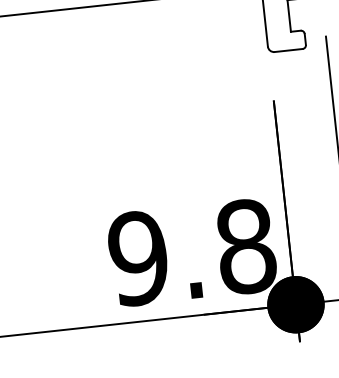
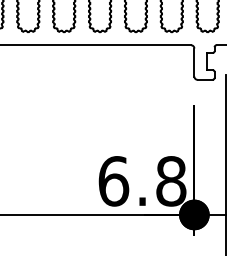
text: (138, 258) -> (113, 181), 9.8 -> 6.8

